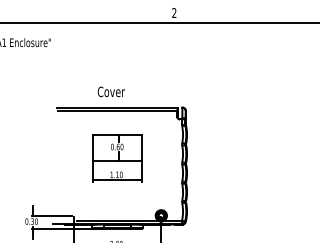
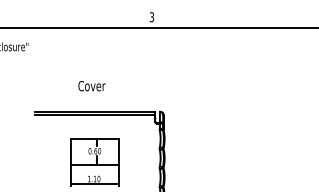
text: (174, 13) -> (152, 17), 2 -> 3
text: (110, 91) -> (91, 85), moved

